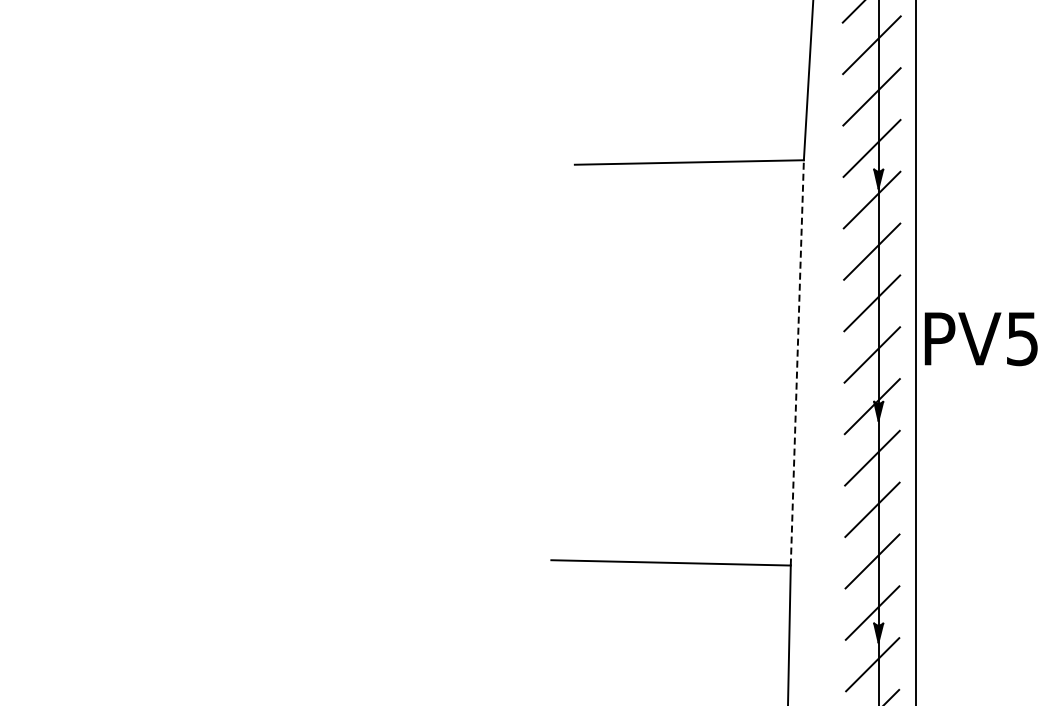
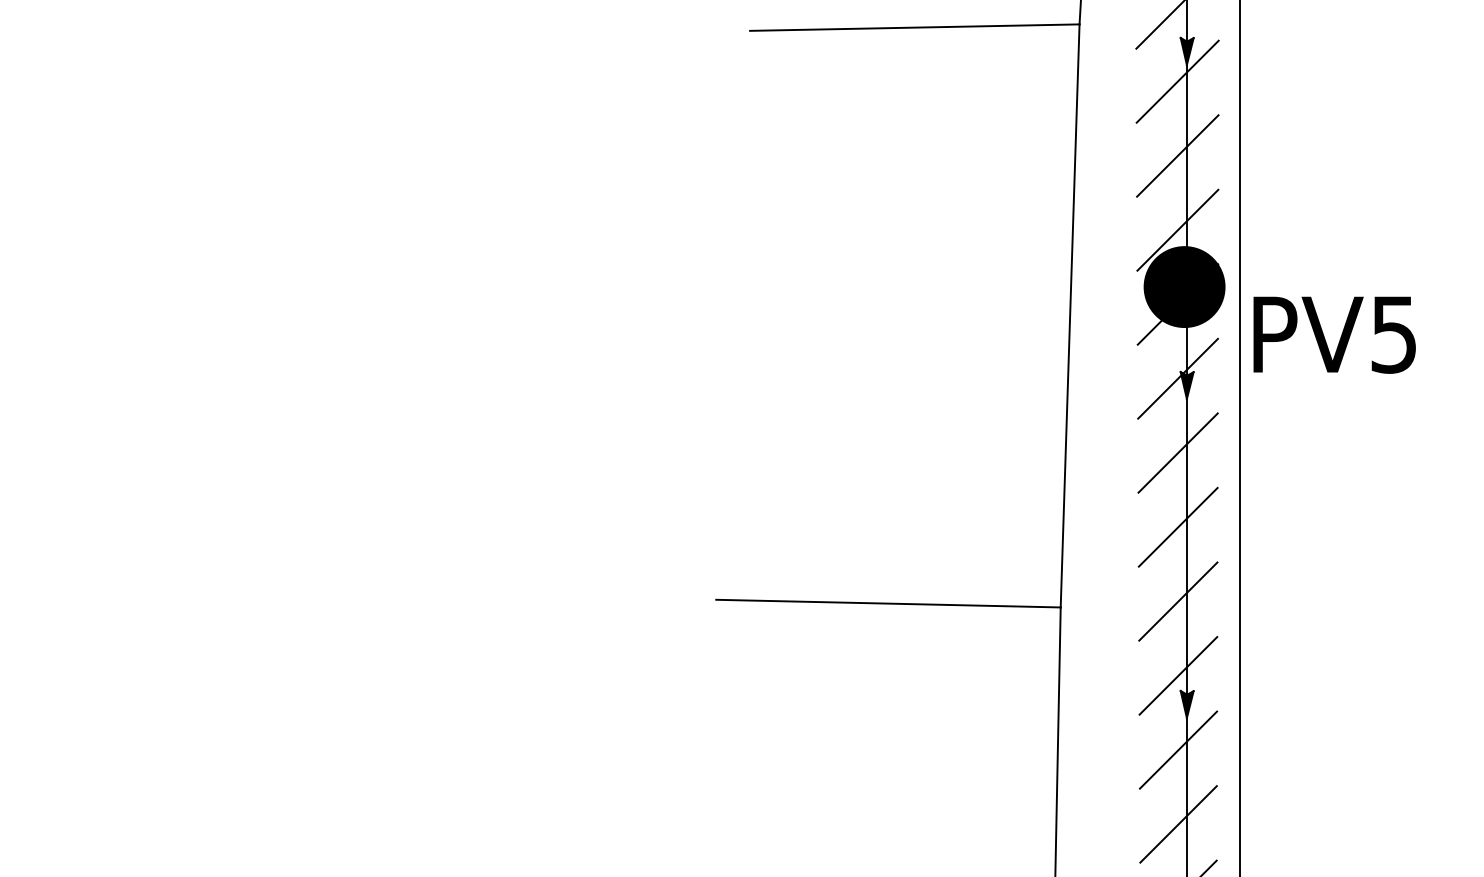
text: (980, 339) -> (1333, 335), moved
fill: (876, 342) -> (1184, 286), added
line: (797, 362) -> (1070, 315), dashed -> solid

